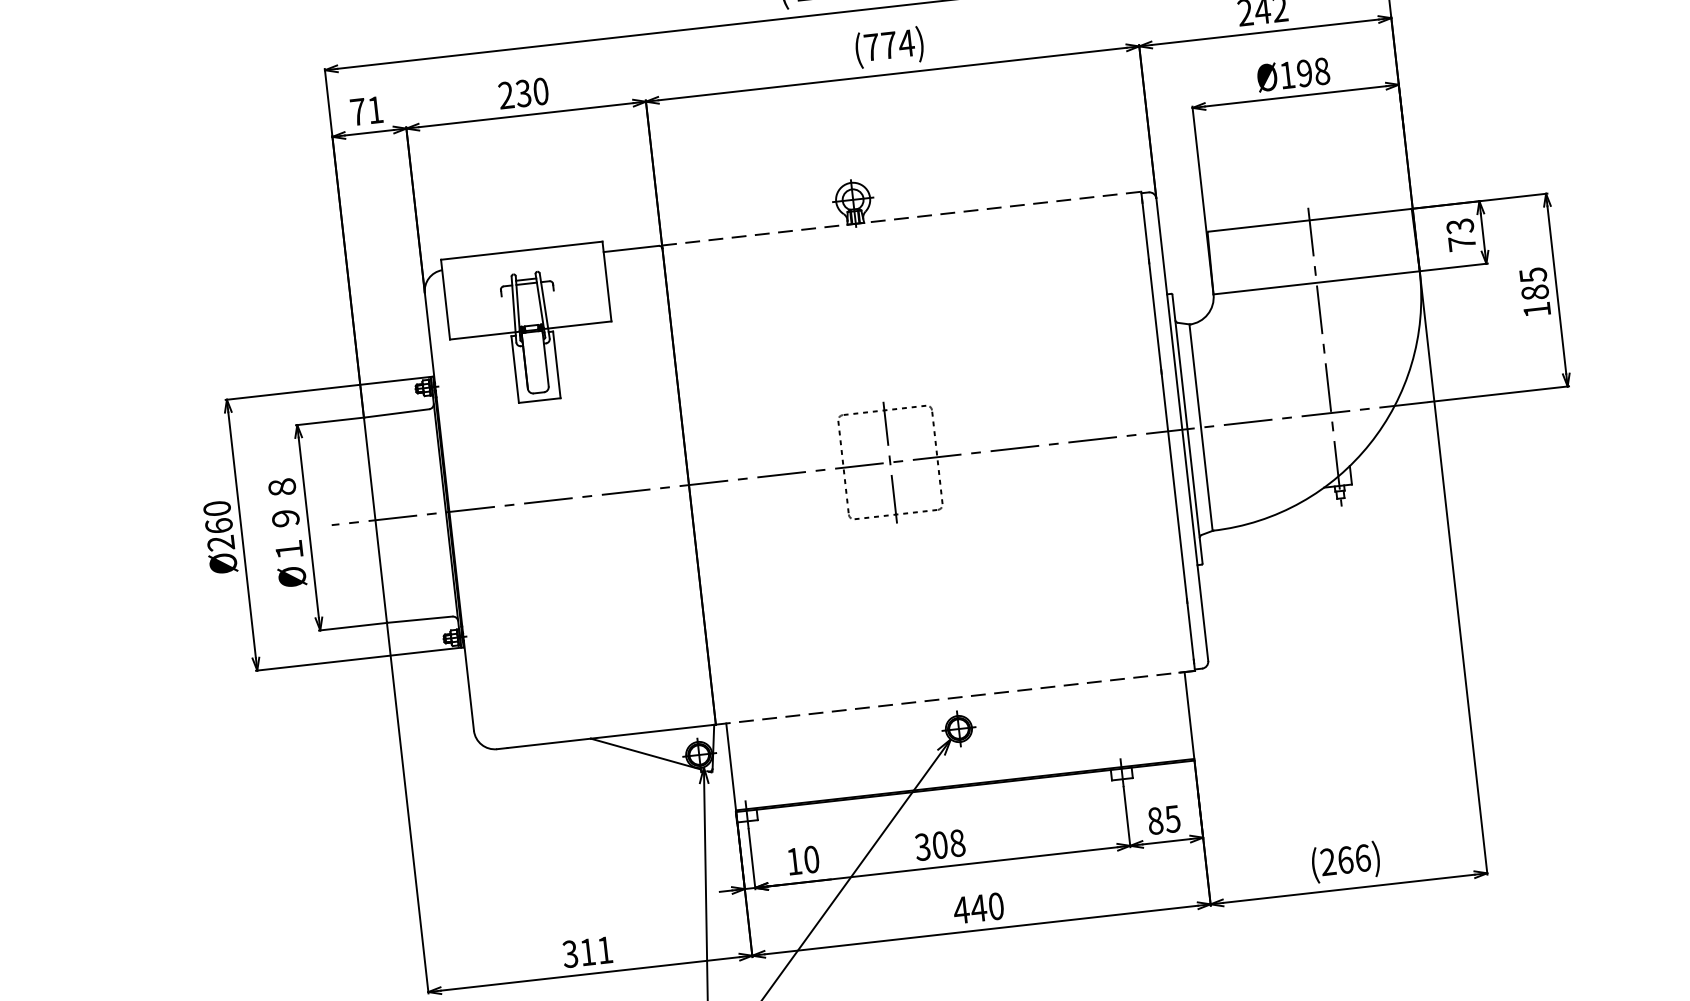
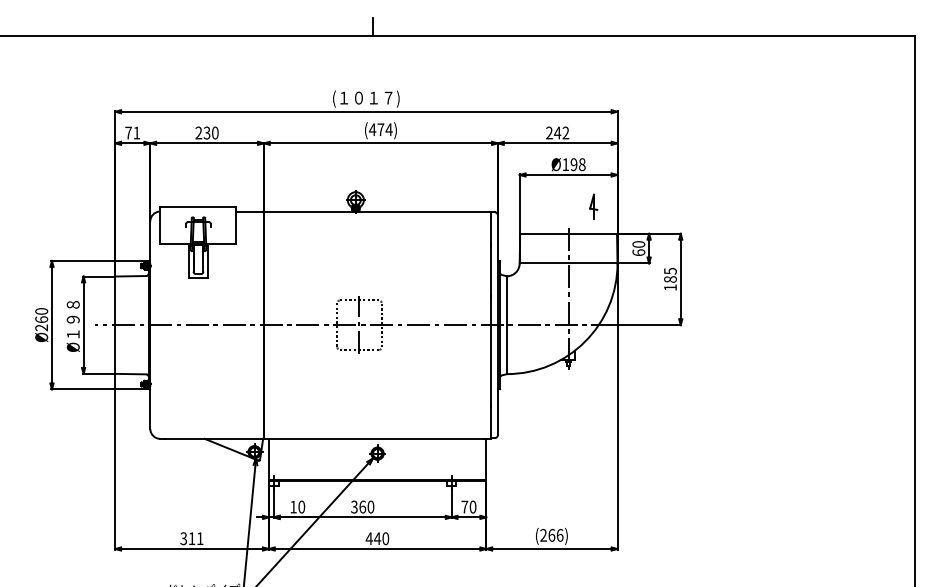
text: (871, 46) -> (372, 129), (774) -> (474)
part: (1355, 156) -> (593, 206), added
line: (901, 218) -> (377, 211), dashed -> solid
text: (1460, 234) -> (638, 248), 73 -> 60
line: (955, 697) -> (377, 438), dashed -> solid
text: (1163, 818) -> (468, 506), 85 -> 70
text: (948, 843) -> (366, 506), 308 -> 360

